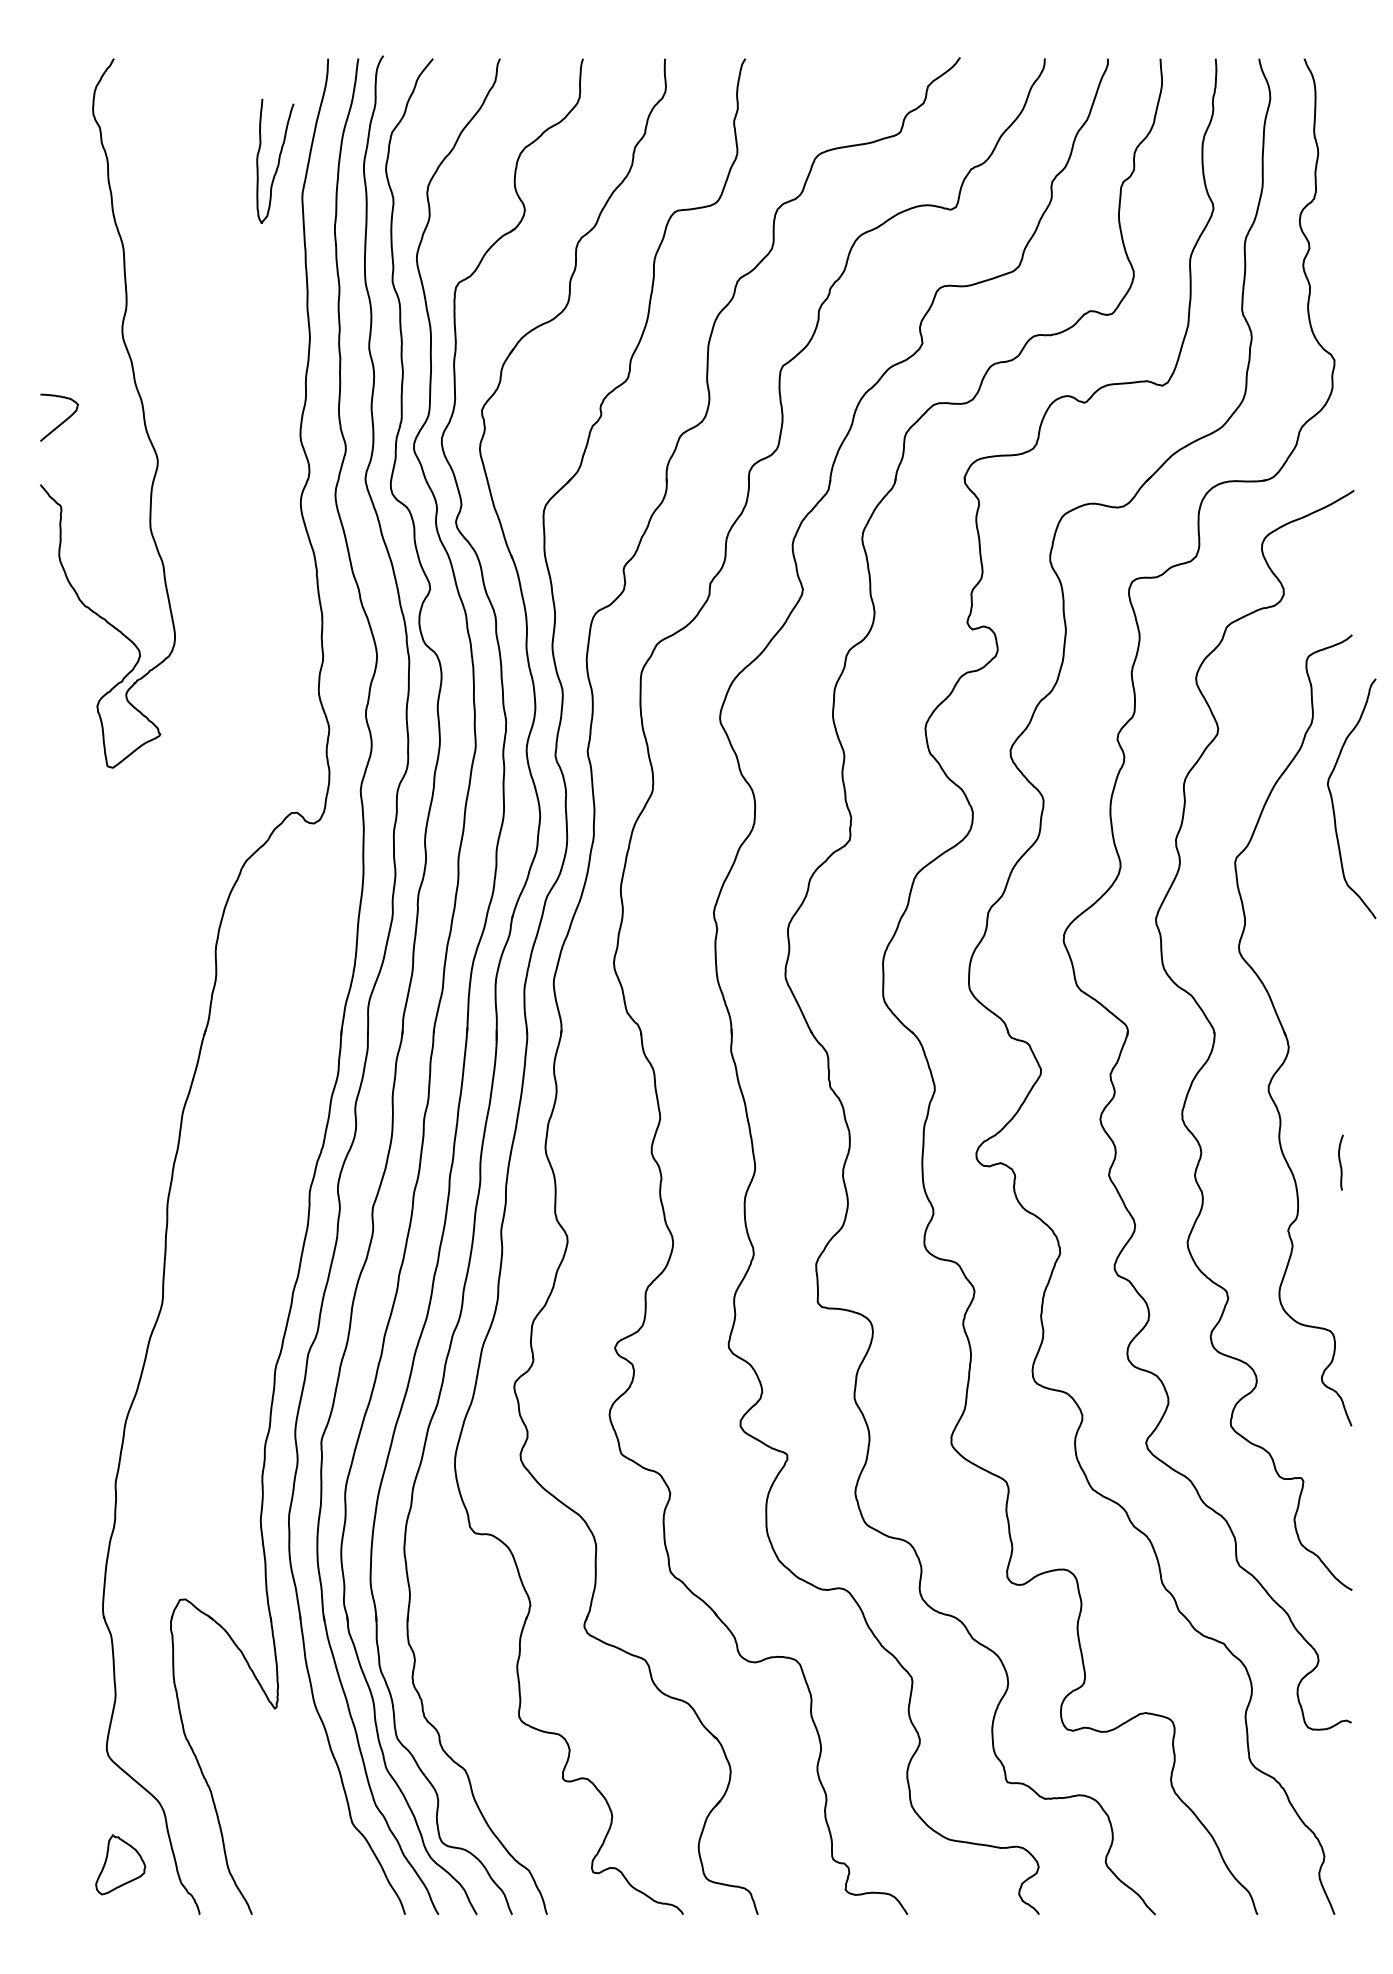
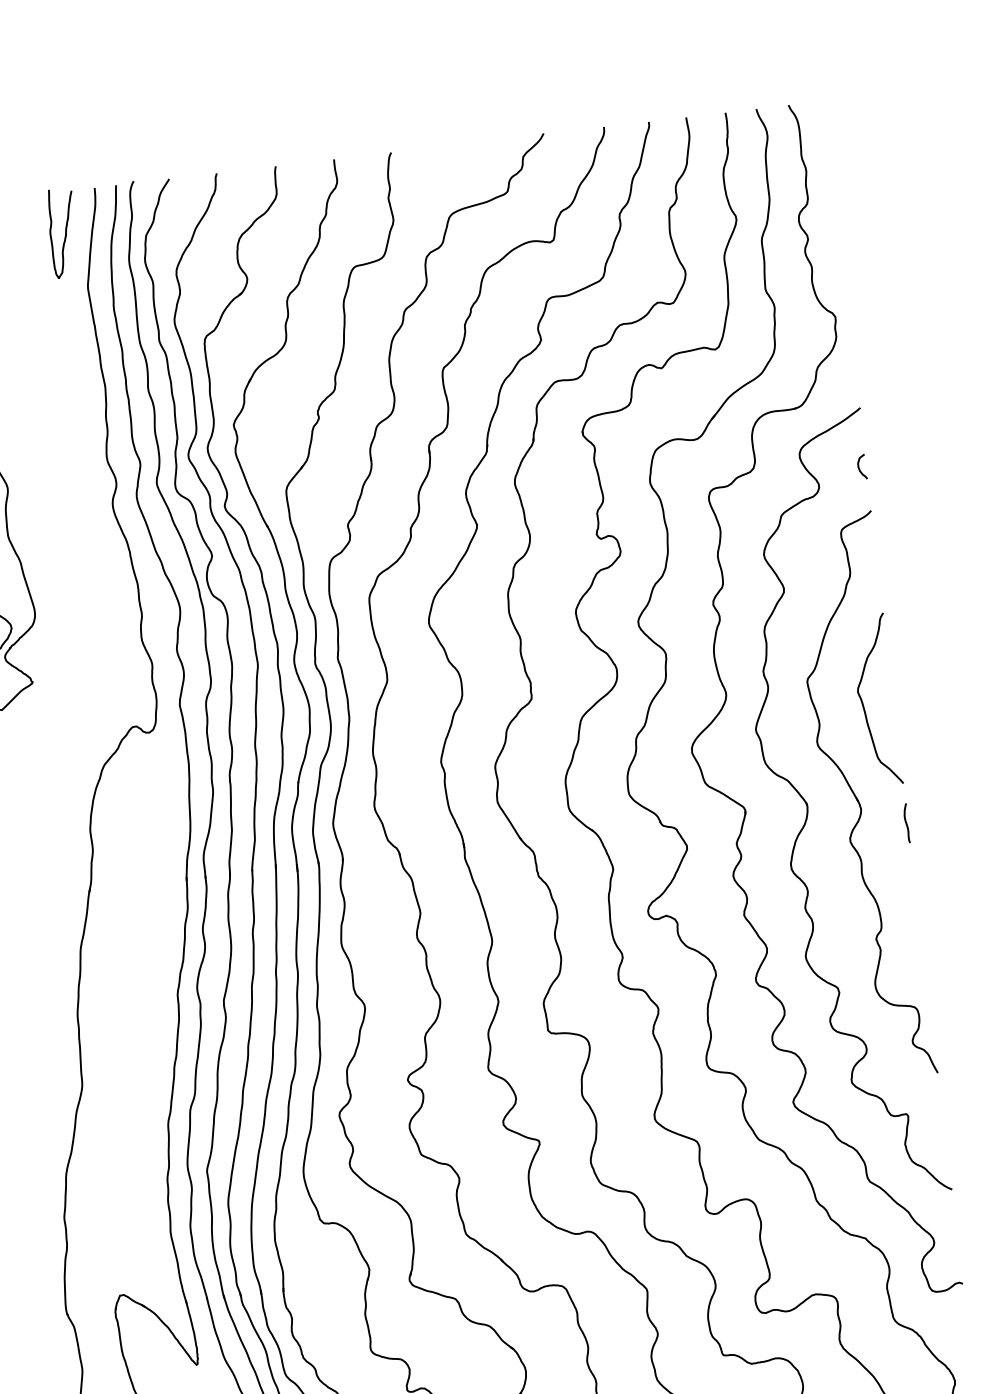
curve: (278, 160) -> (65, 232), moved
curve: (1343, 574) -> (859, 468), added
curve: (1333, 801) -> (863, 703), moved
curve: (1340, 1162) -> (906, 823), moved

